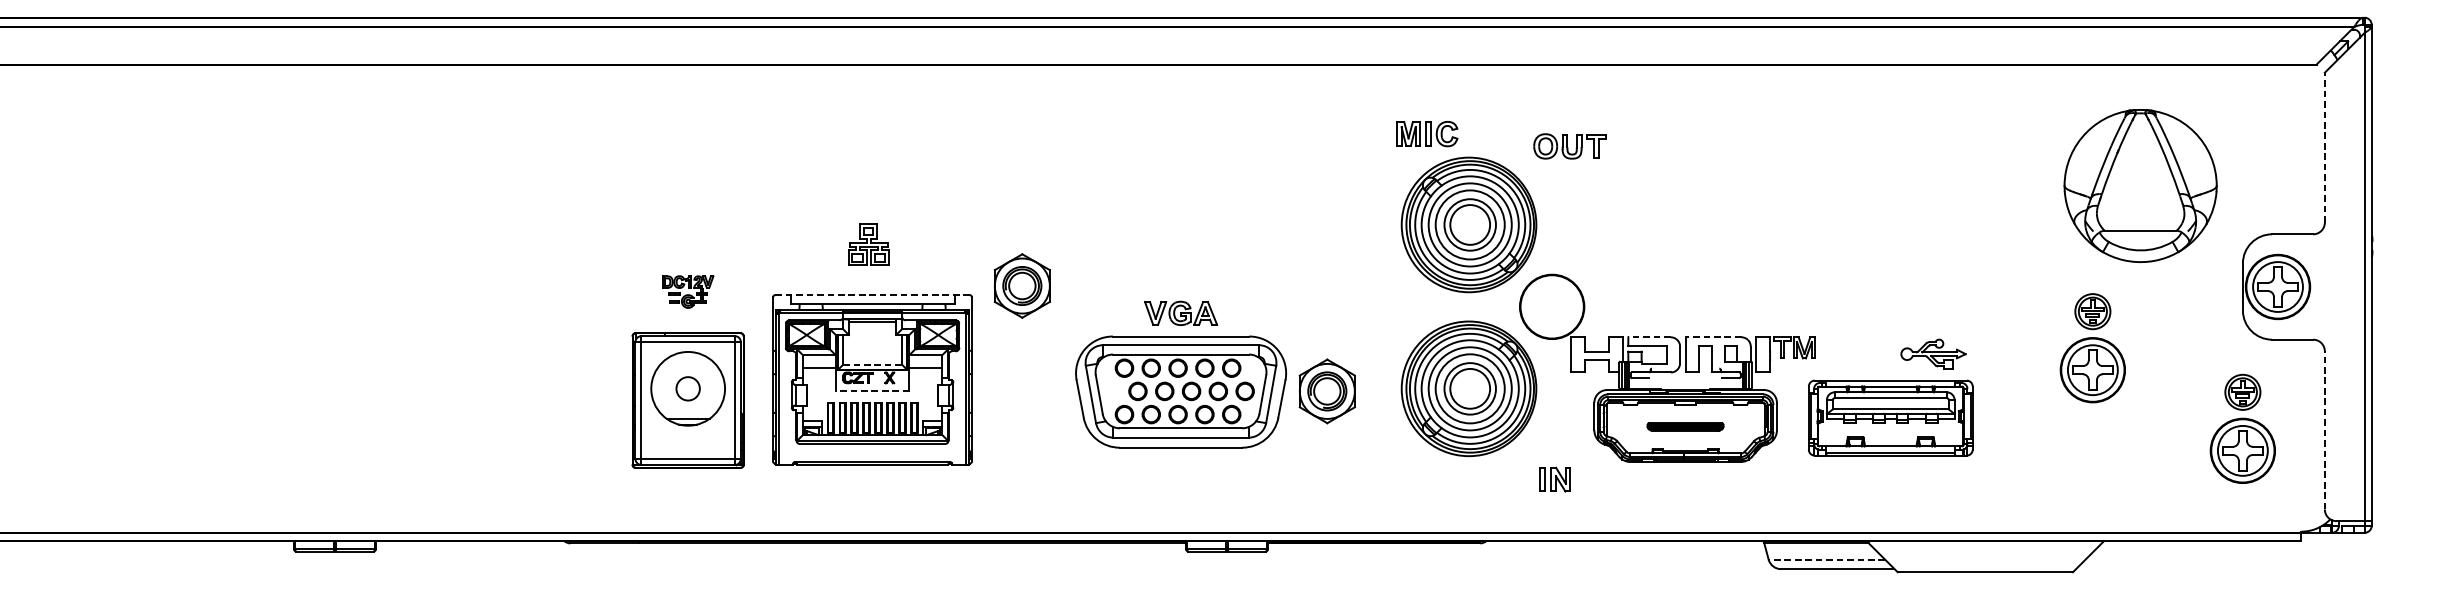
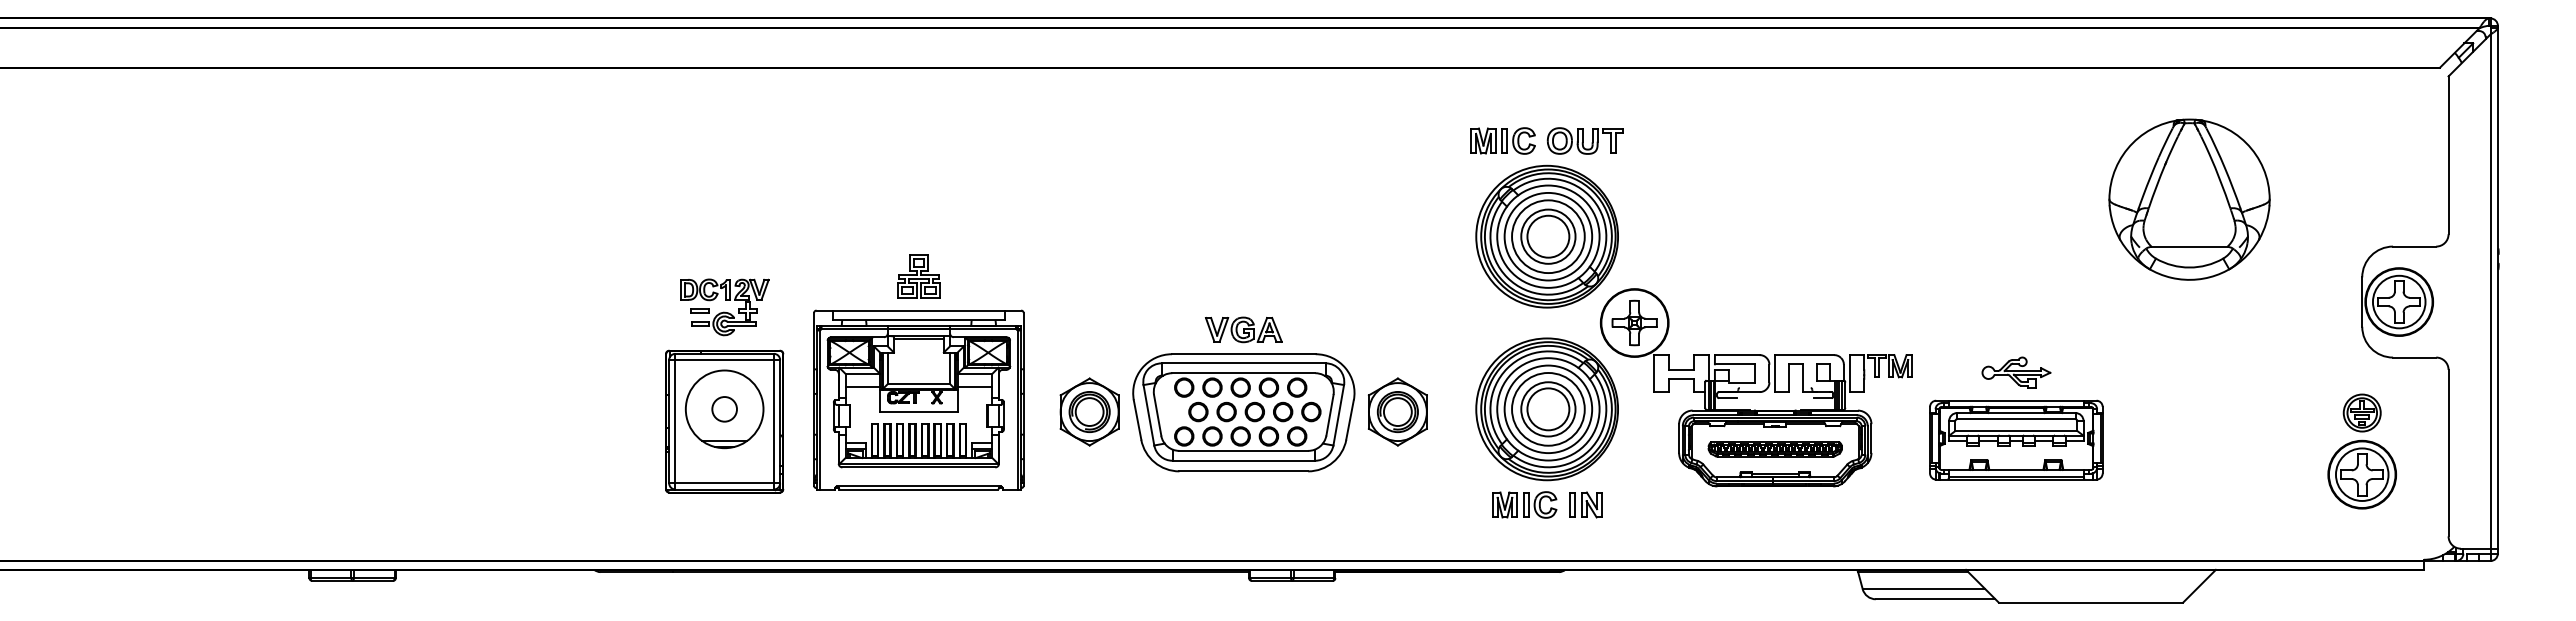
part: (1569, 145) -> (1584, 140), moved
line: (2324, 147) -> (2448, 155), dashed -> solid
part: (2140, 185) -> (2189, 199), moved
part: (868, 244) -> (918, 276), moved
part: (1022, 285) -> (1089, 411), moved
part: (688, 292) -> (724, 307), size x1.67
line: (873, 295) -> (919, 310), dashed -> solid
part: (1551, 306) -> (1634, 322), added
line: (1648, 337) -> (1736, 355), dashed -> solid
line: (1713, 337) -> (1804, 355), dashed -> solid
part: (2092, 348) -> (2203, 366), removed
part: (1933, 353) -> (2016, 372), moved
line: (873, 365) -> (919, 384), dashed -> solid
line: (872, 391) -> (918, 412), dashed -> solid
part: (1890, 417) -> (2016, 439), moved
part: (1684, 426) -> (1774, 449), size x1.67
line: (2324, 429) -> (2448, 452), dashed -> solid
part: (1447, 479) -> (1524, 504), added
part: (1554, 479) -> (1585, 504), moved
line: (1826, 559) -> (1923, 589), dashed -> solid

